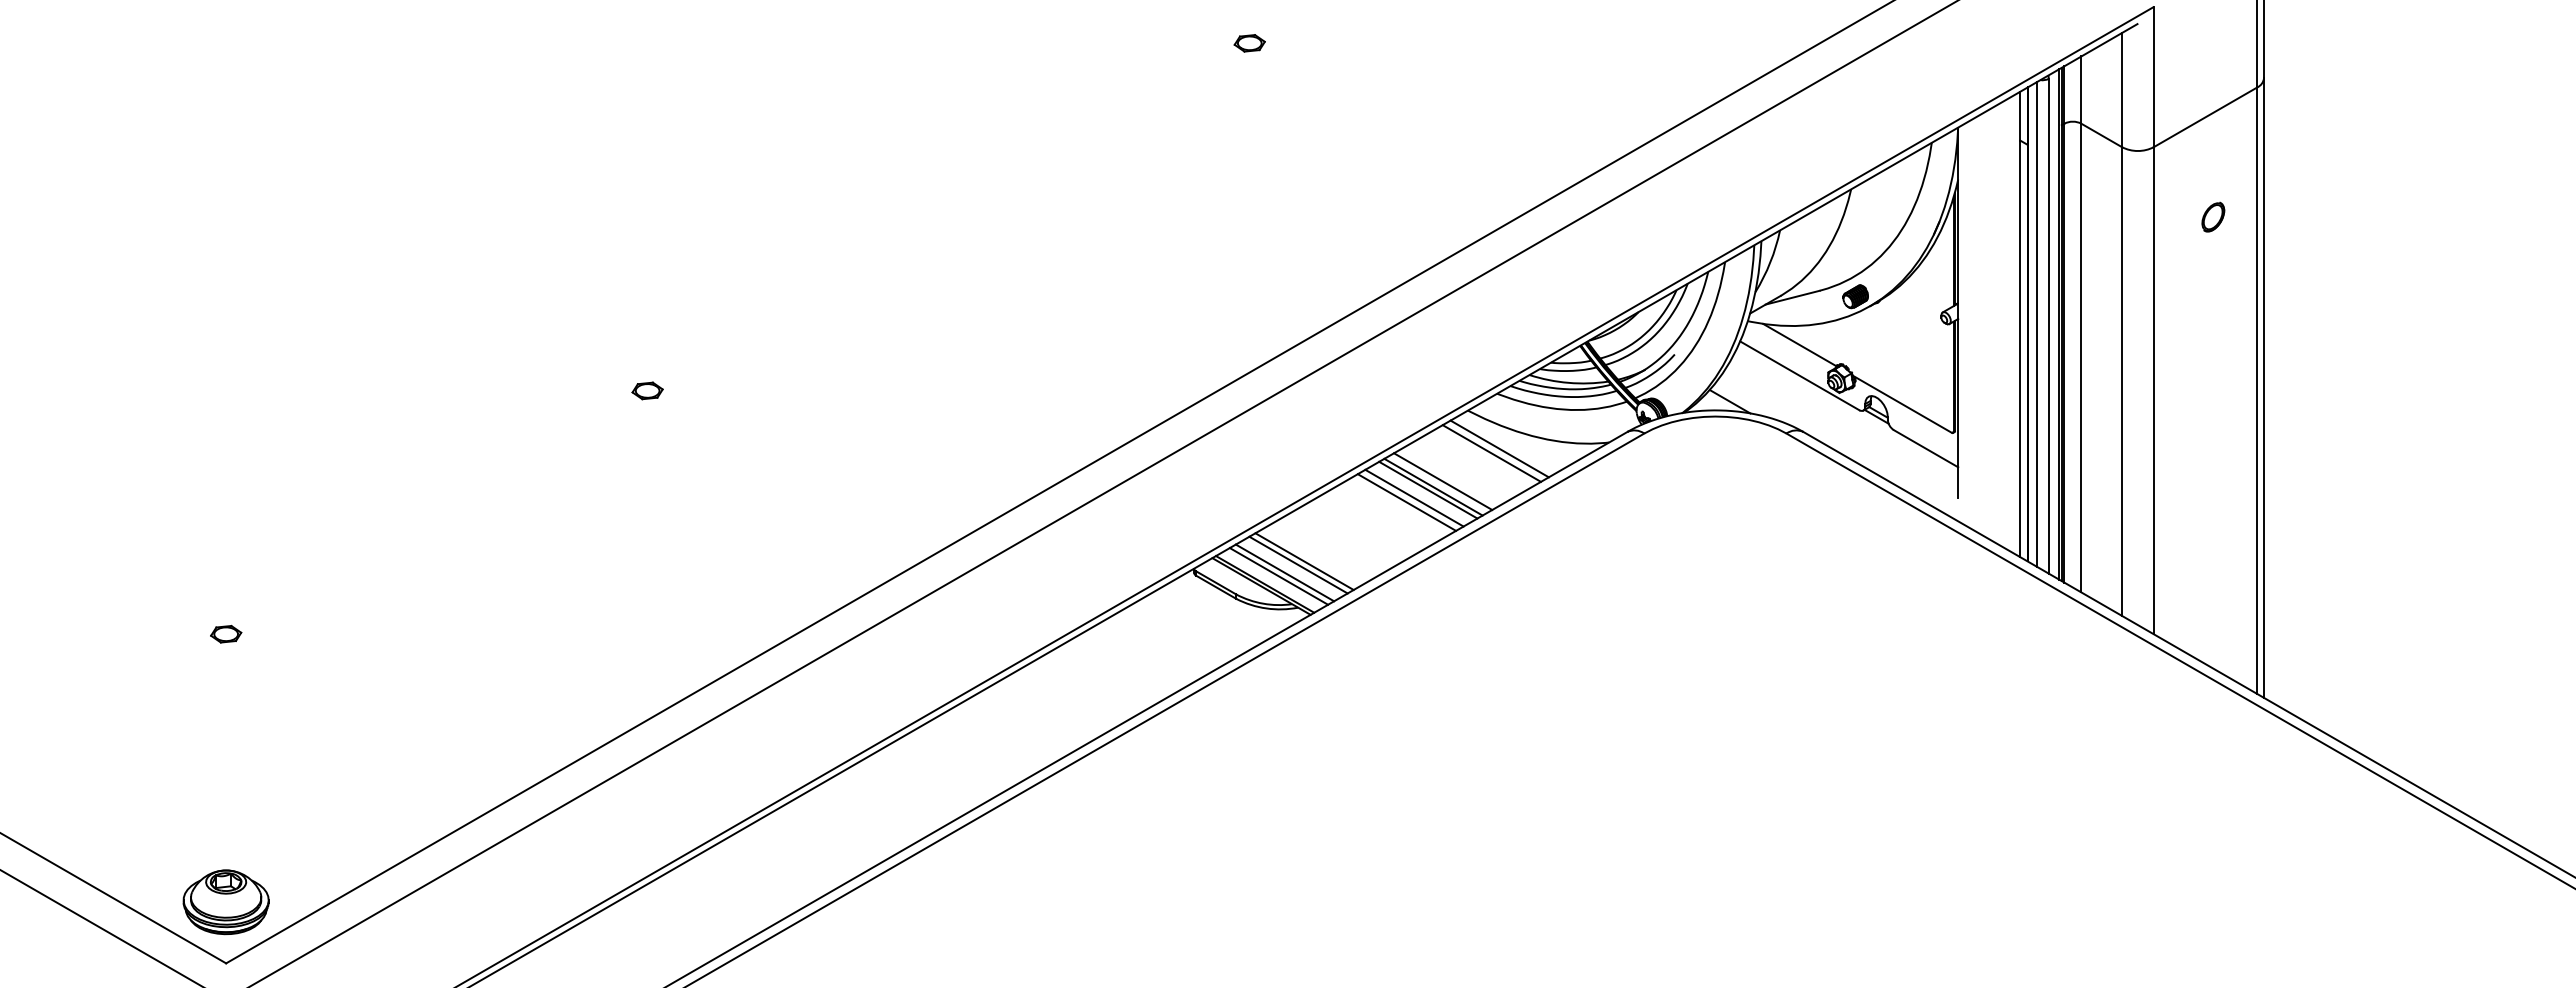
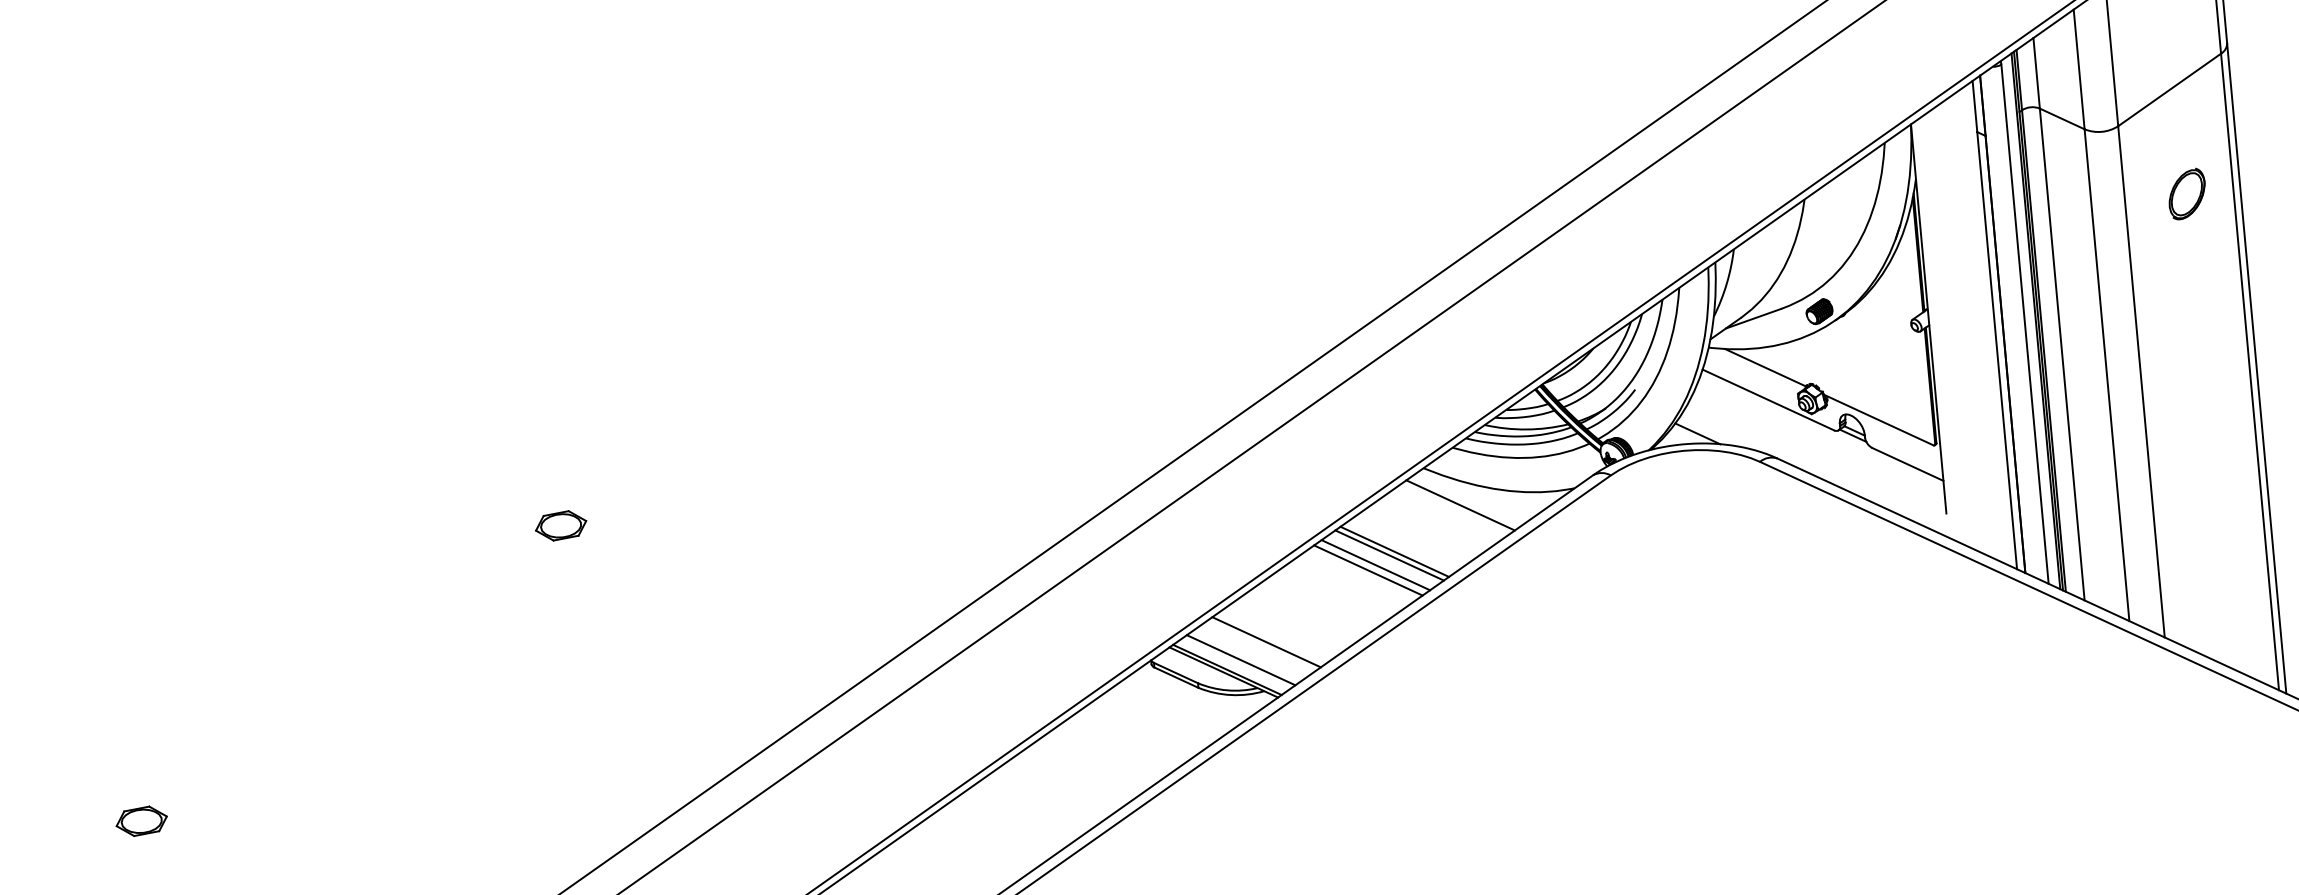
part: (1249, 43) -> (1159, 103), removed
part: (2213, 216) -> (2187, 193), size x1.6
line: (2036, 324) -> (2011, 323), removed
part: (647, 390) -> (560, 525), size x1.6
line: (1491, 453) -> (1452, 510), removed
line: (1443, 481) -> (1404, 544), removed
line: (1298, 564) -> (1260, 645), removed
line: (1284, 572) -> (1246, 655), removed
part: (226, 634) -> (142, 821), size x1.6

